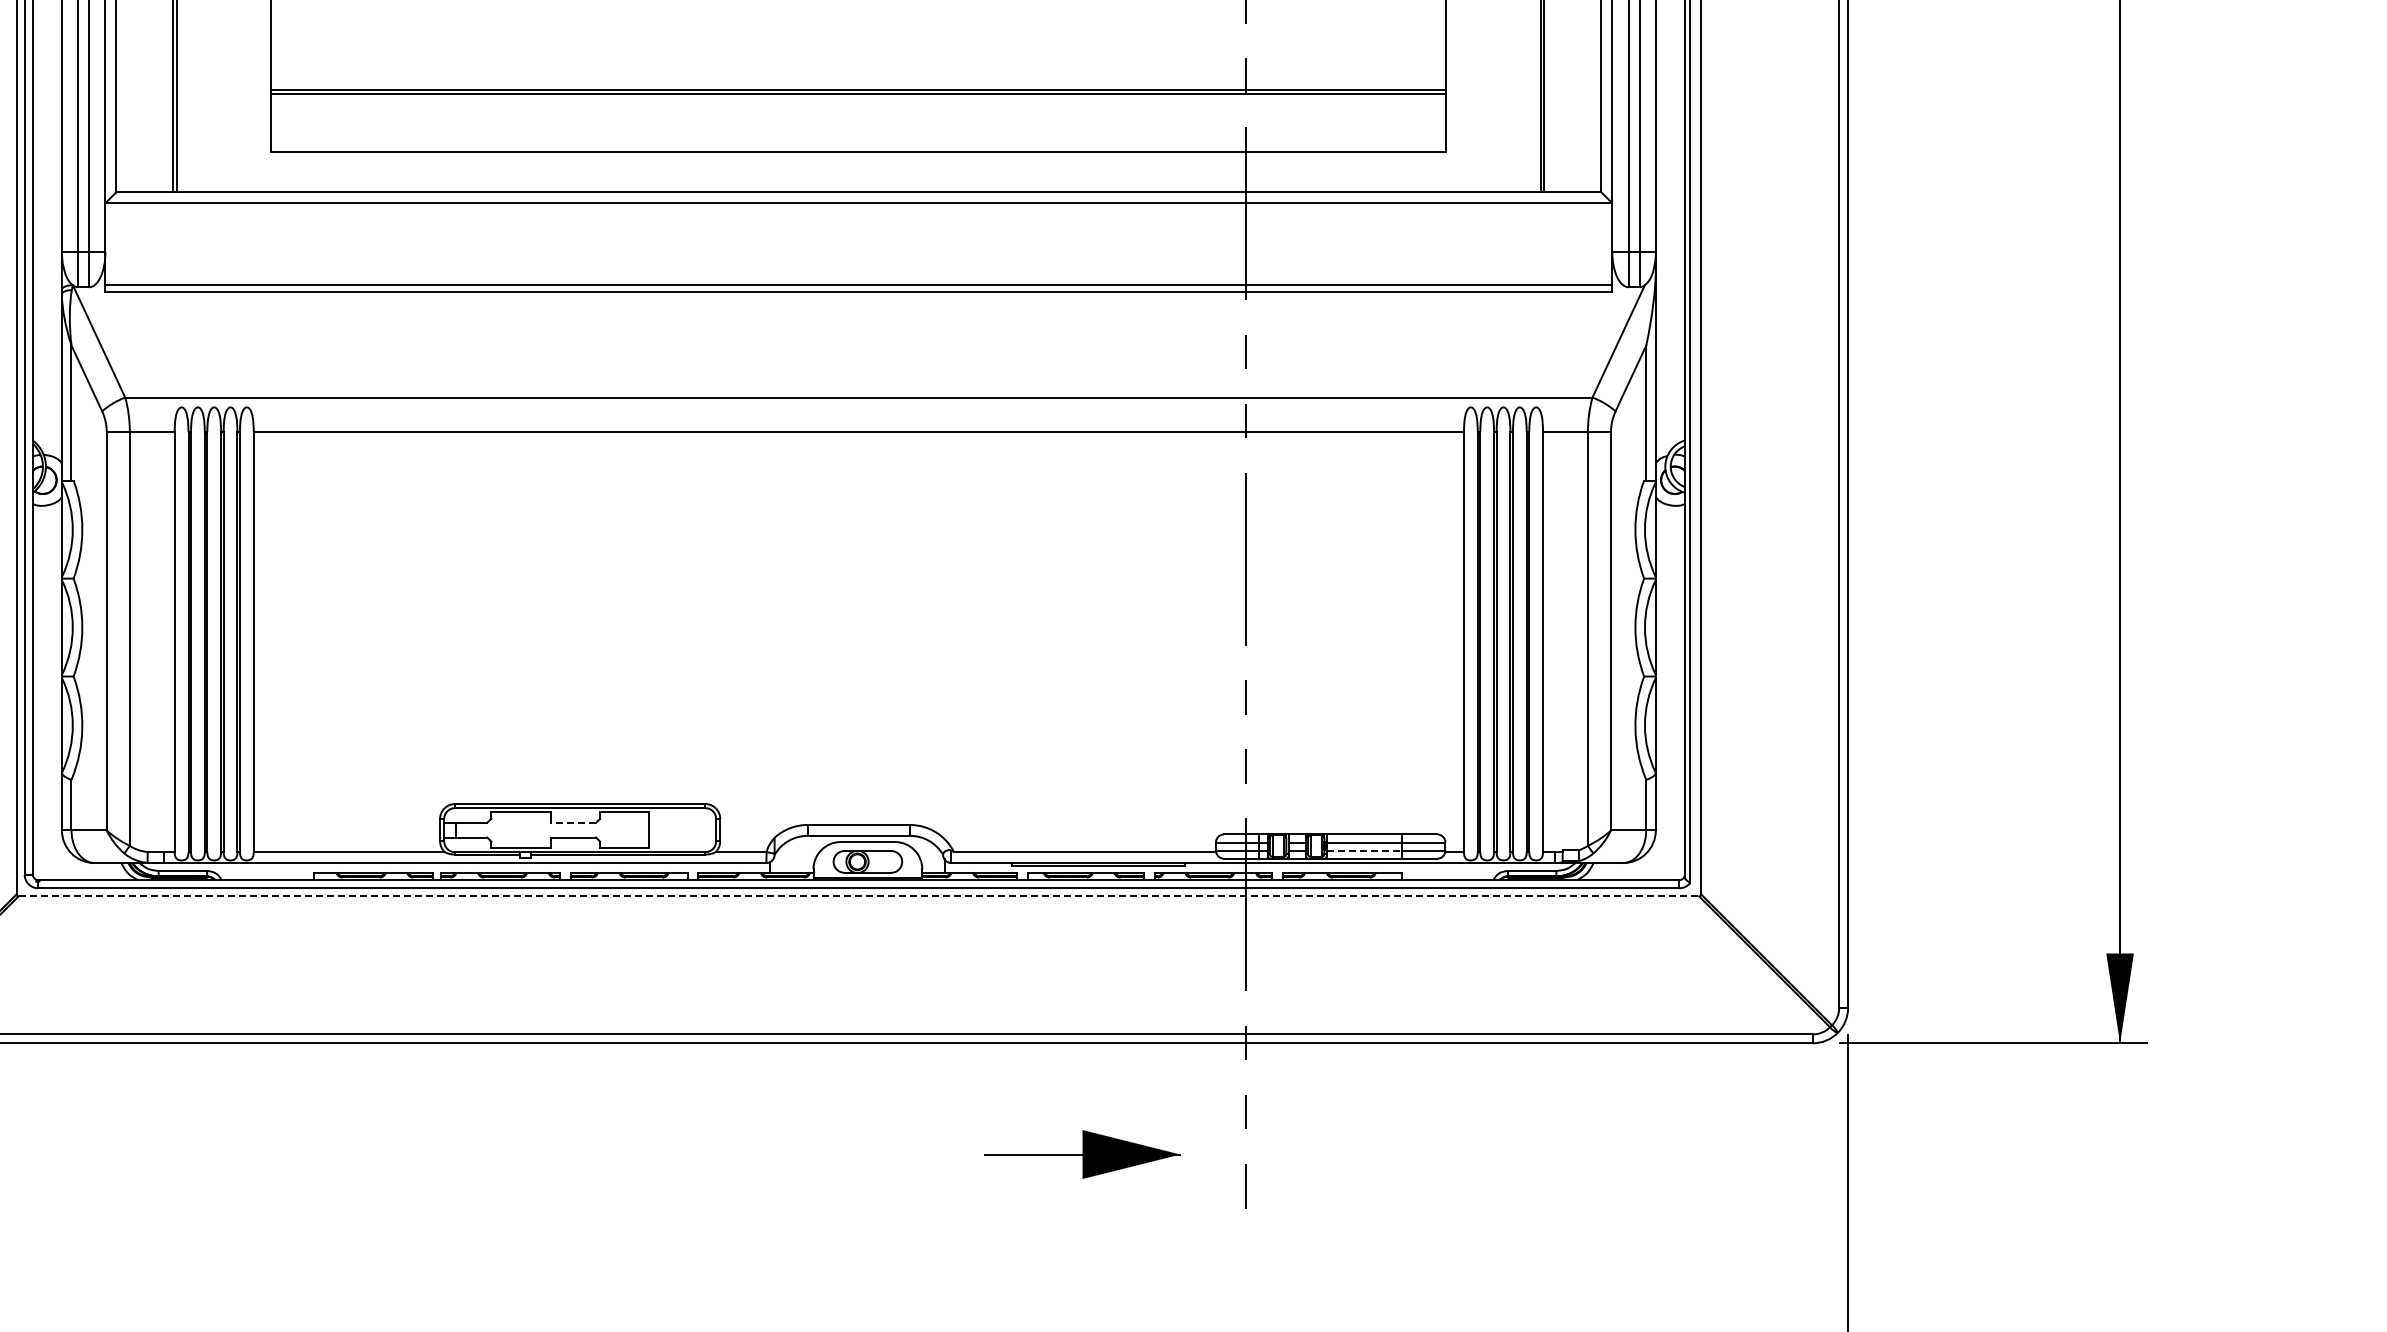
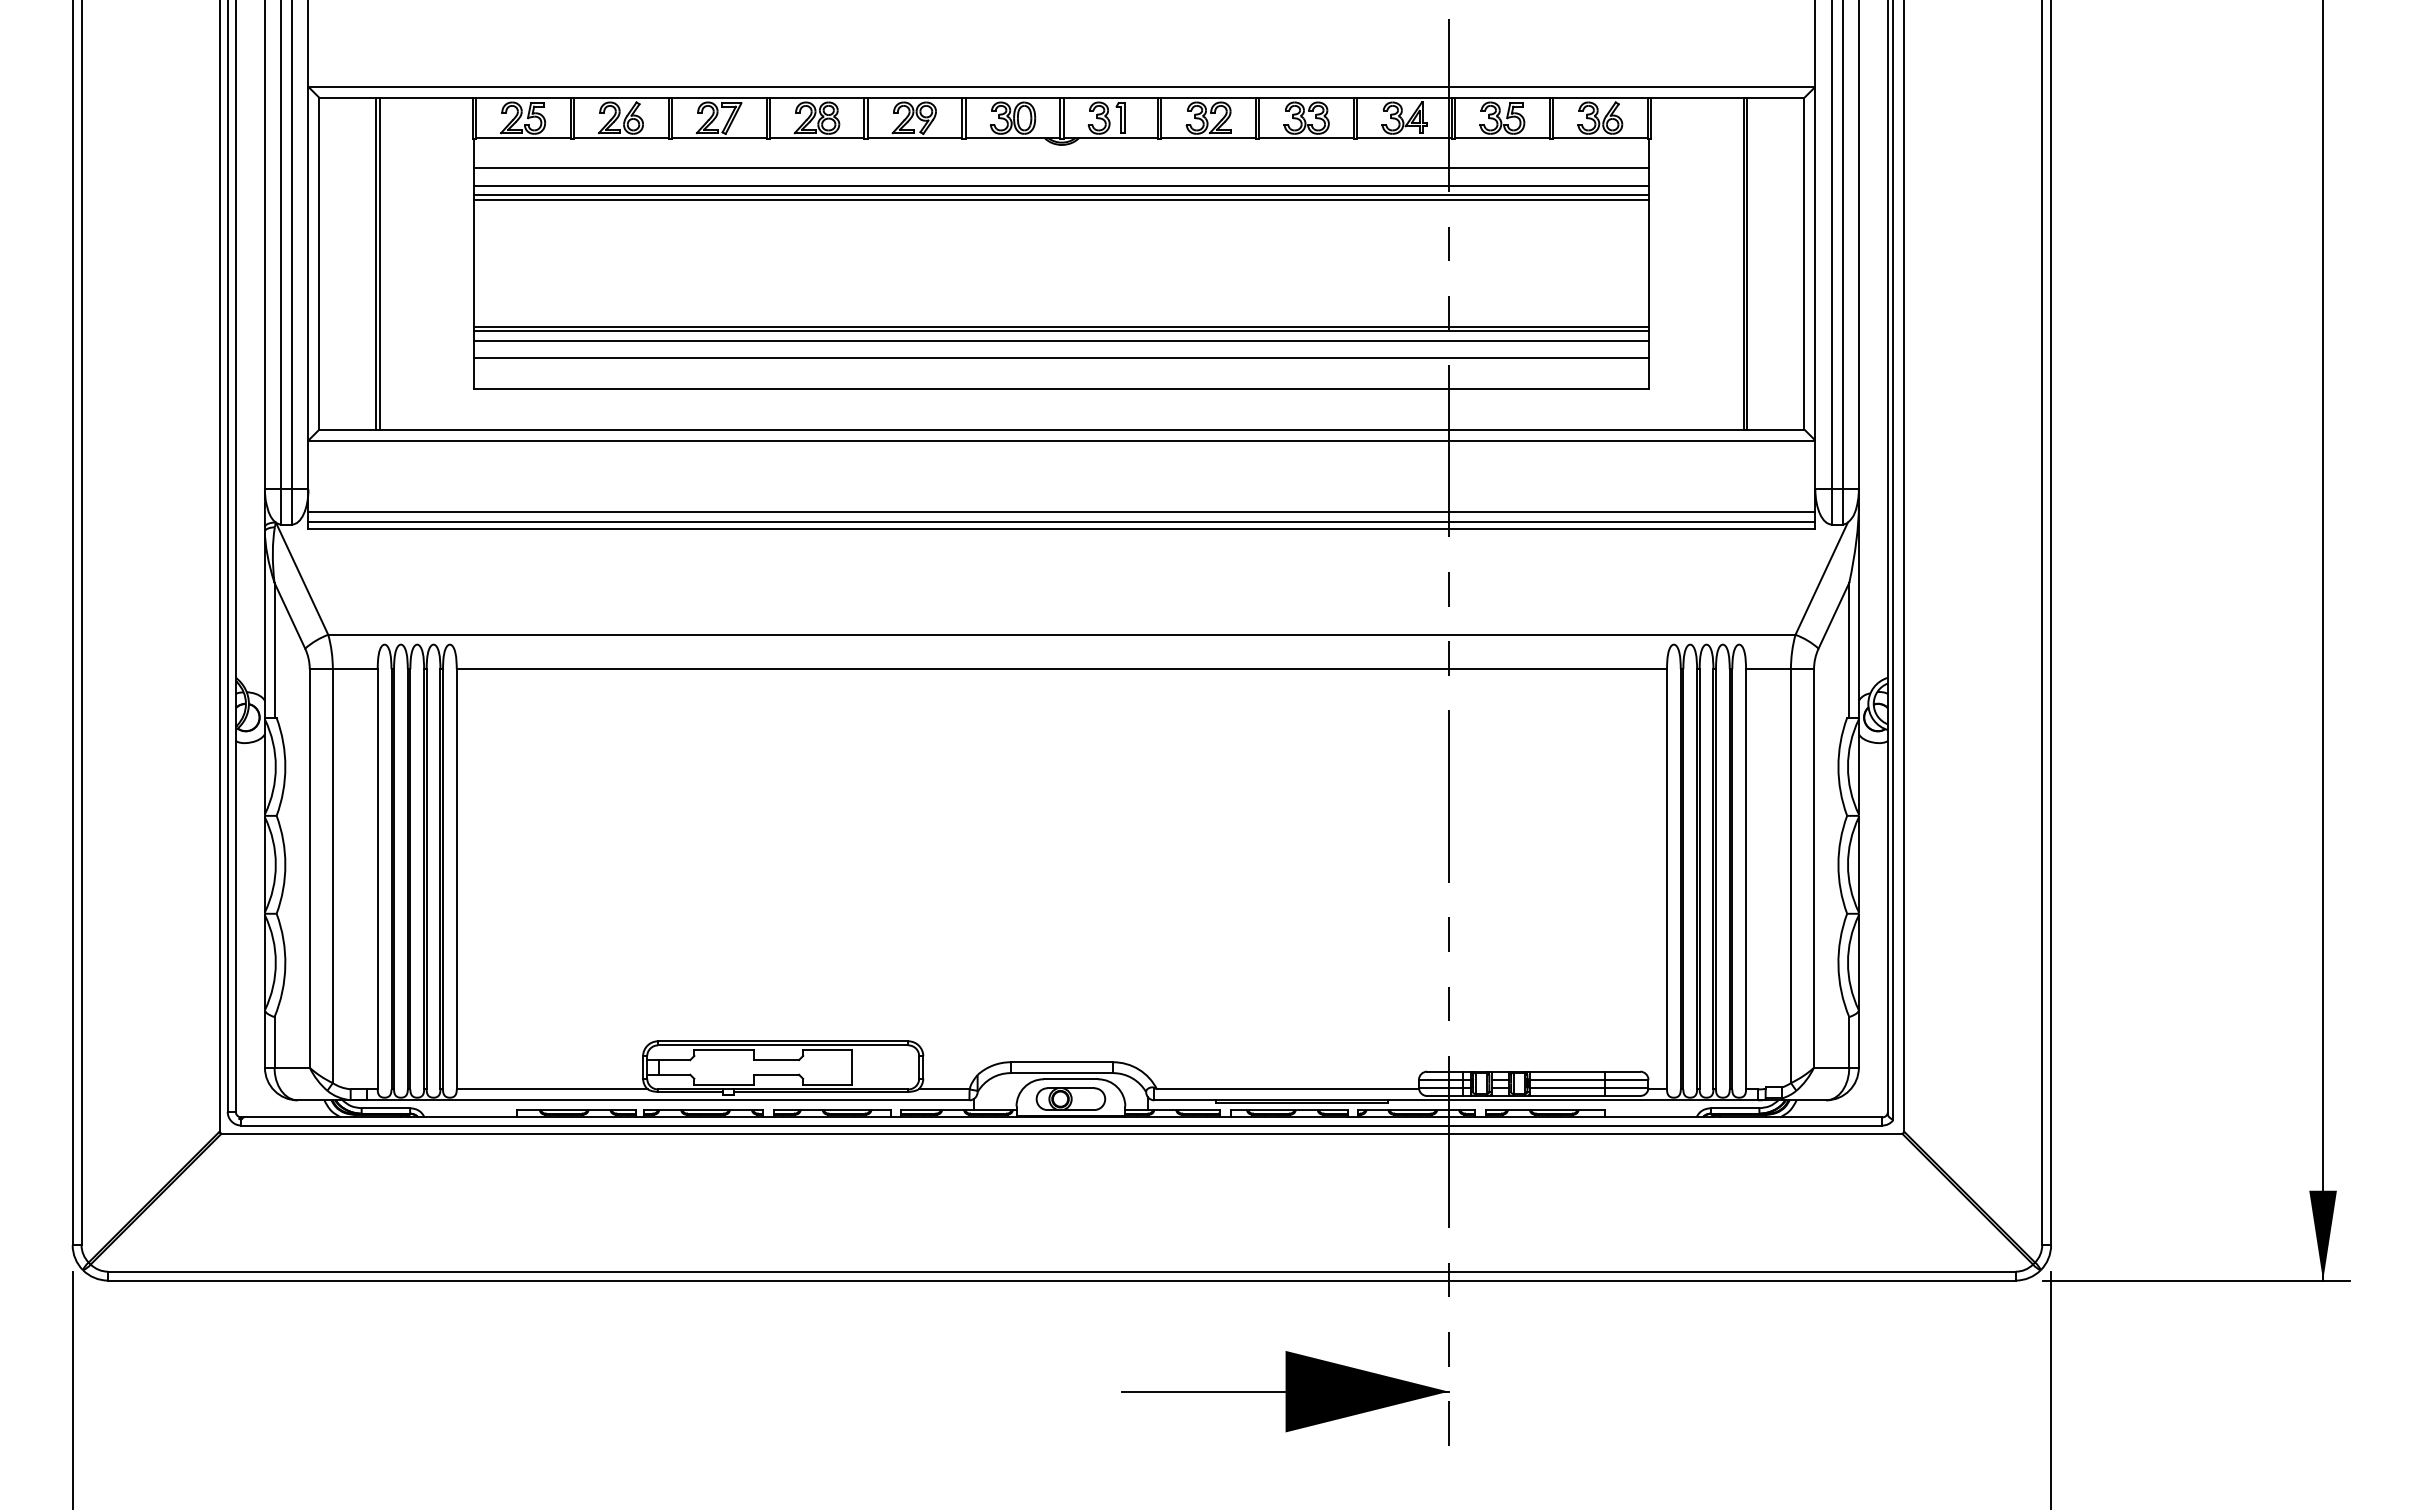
line: (858, 104) -> (1061, 341), added
line: (858, 121) -> (1061, 358), added
line: (858, 275) -> (1061, 512), added
line: (573, 823) -> (776, 1060), dashed -> solid
line: (1364, 850) -> (1567, 1087), dashed -> solid
line: (859, 896) -> (1062, 1133), dashed -> solid
part: (1082, 1154) -> (1285, 1391), size x1.67

